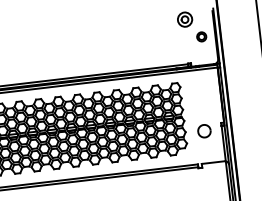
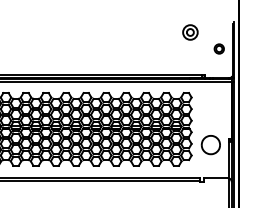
part: (185, 19) -> (190, 32), moved
part: (204, 131) -> (210, 145), size x1.43

